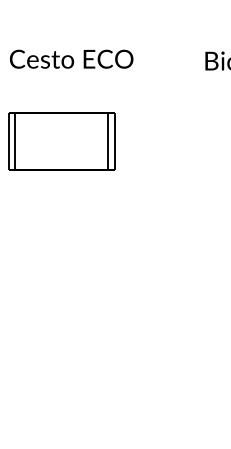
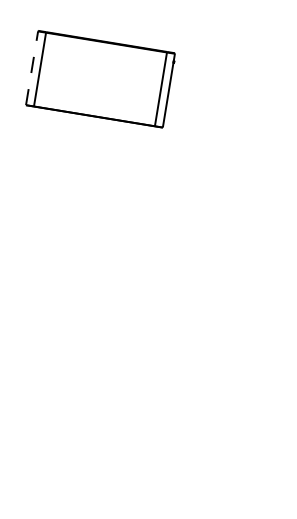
line: (8, 141) -> (31, 68), solid -> dashed

